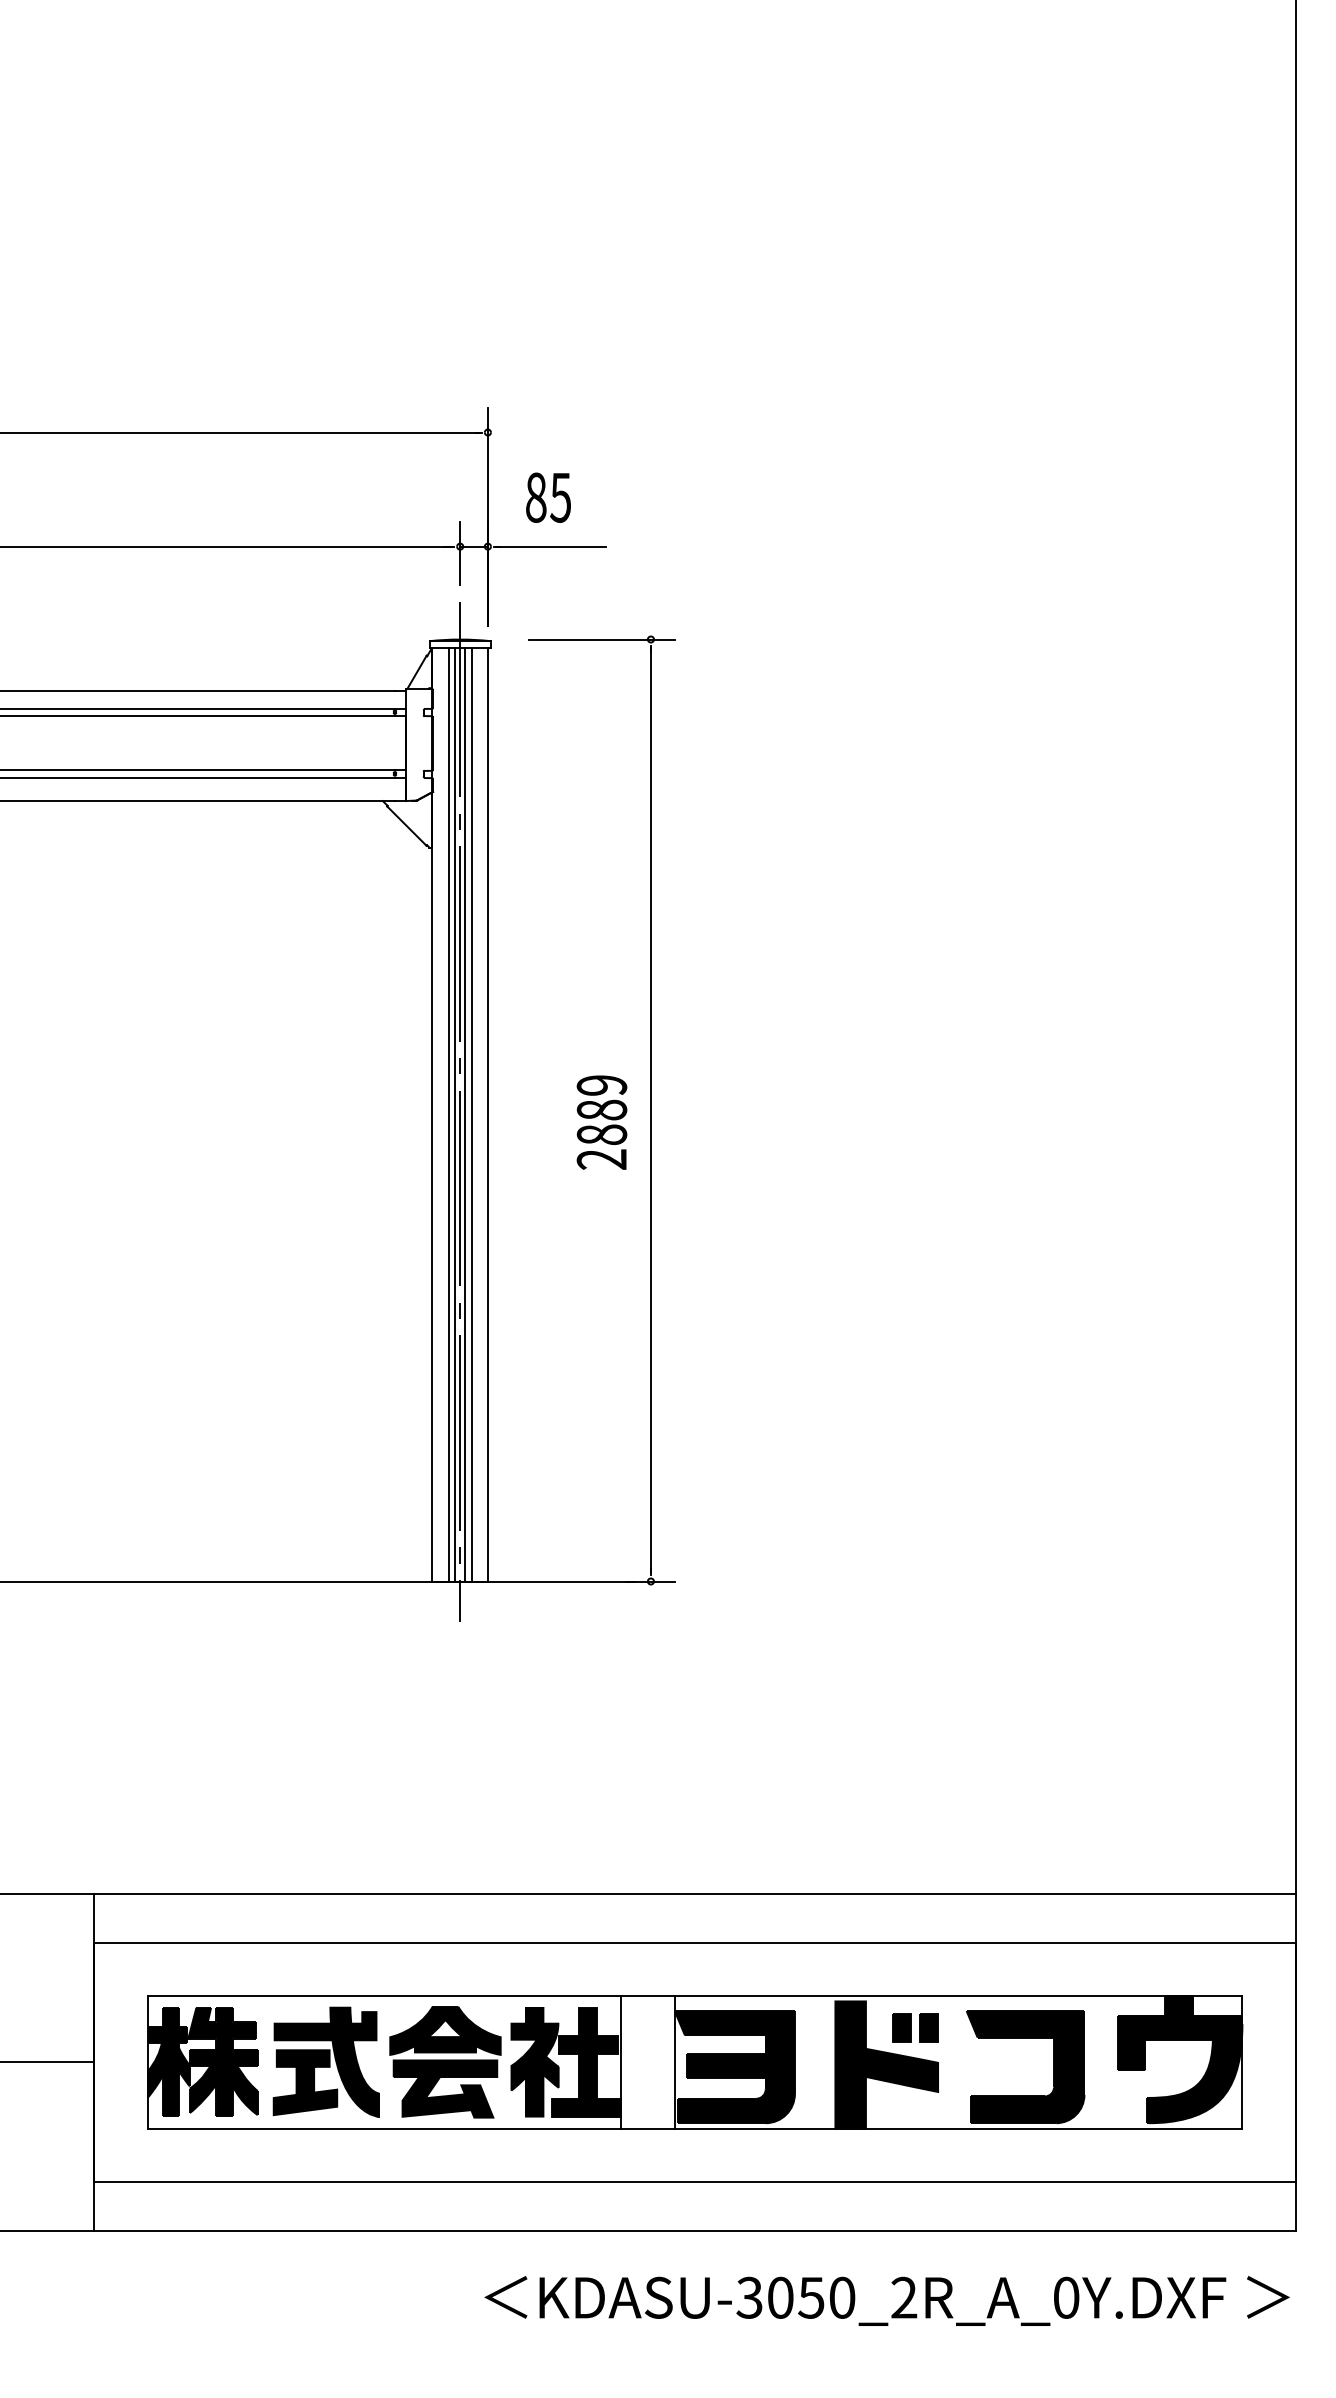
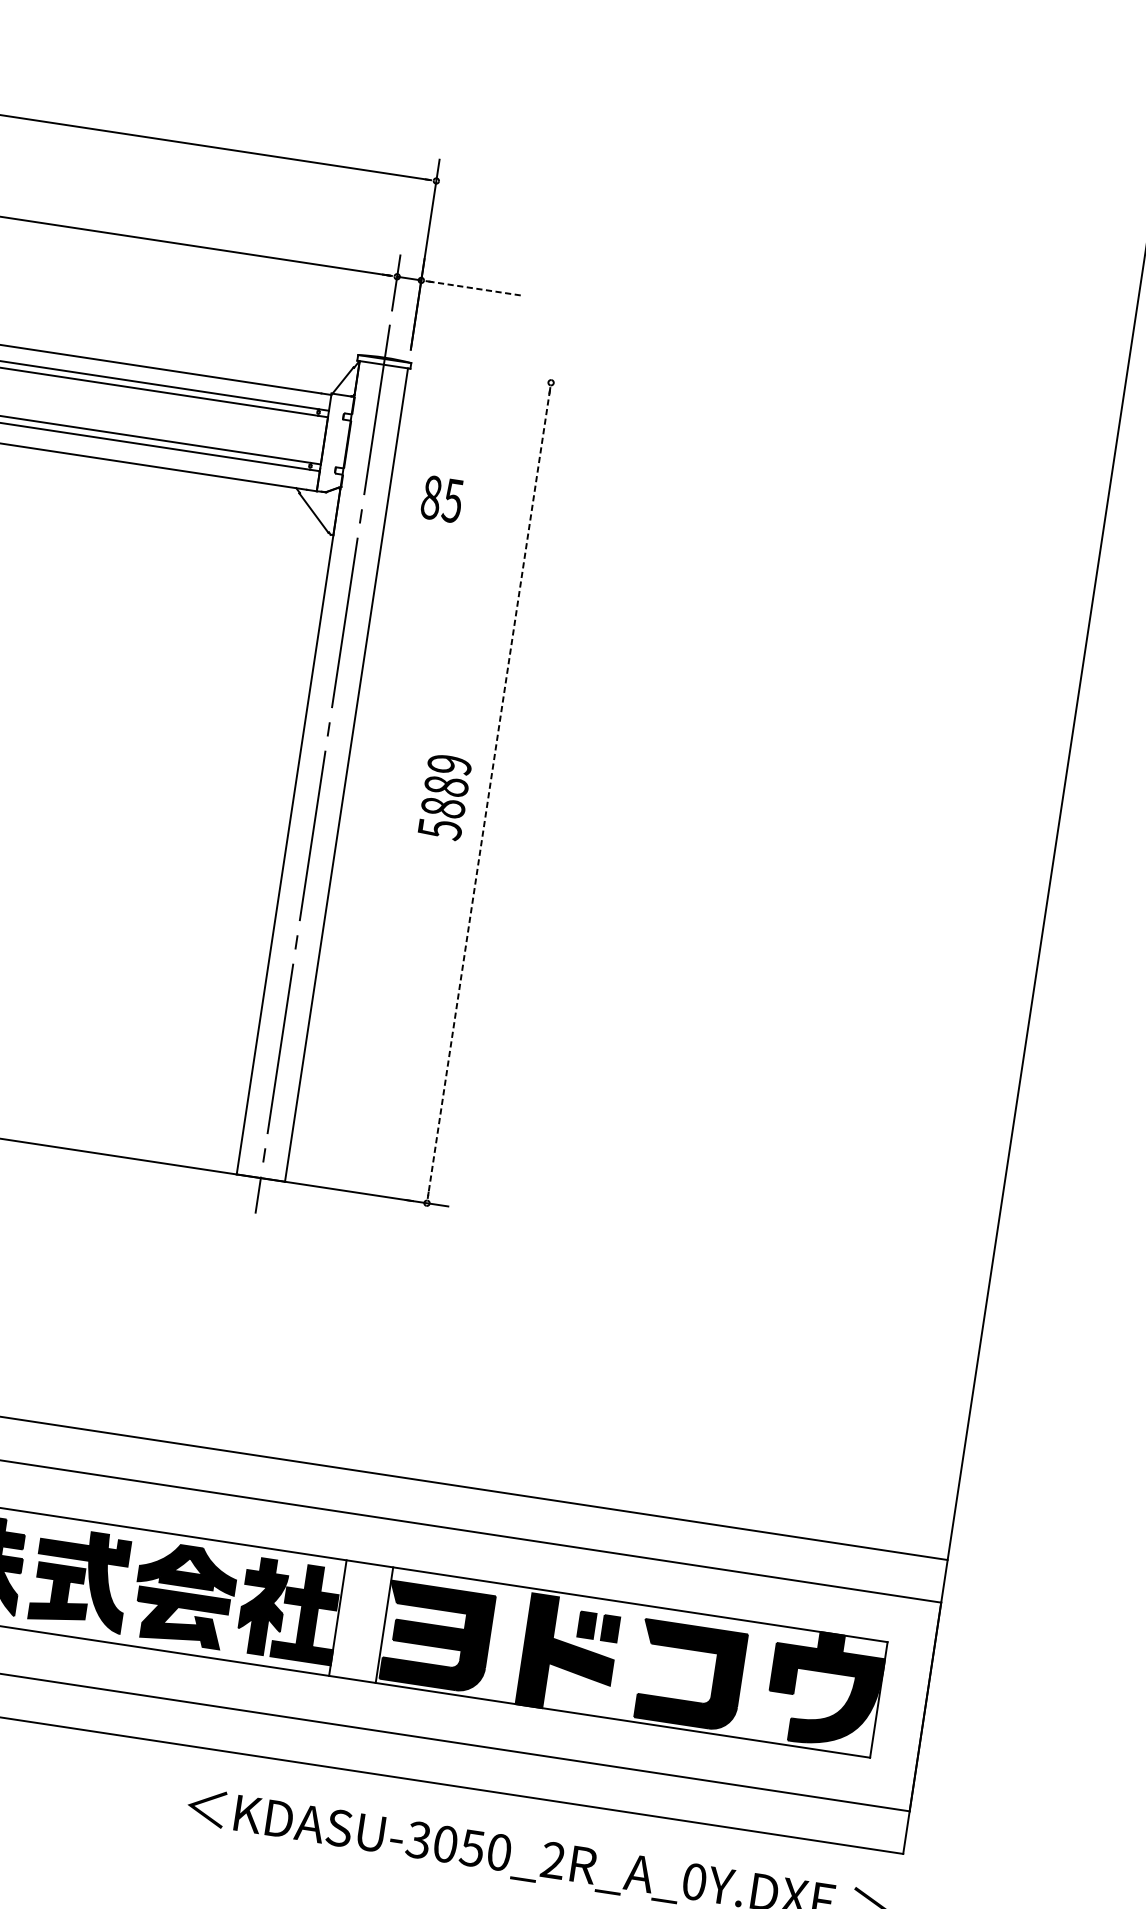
text: (548, 497) -> (442, 499), moved
line: (550, 546) -> (475, 288), solid -> dashed
line: (601, 639) -> (508, 376), removed
line: (650, 1110) -> (488, 792), solid -> dashed
line: (448, 1114) -> (312, 769), removed
line: (455, 1114) -> (318, 770), removed
line: (465, 1114) -> (327, 772), removed
line: (471, 1114) -> (332, 772), removed
text: (601, 1159) -> (439, 829), 2889 -> 5889

